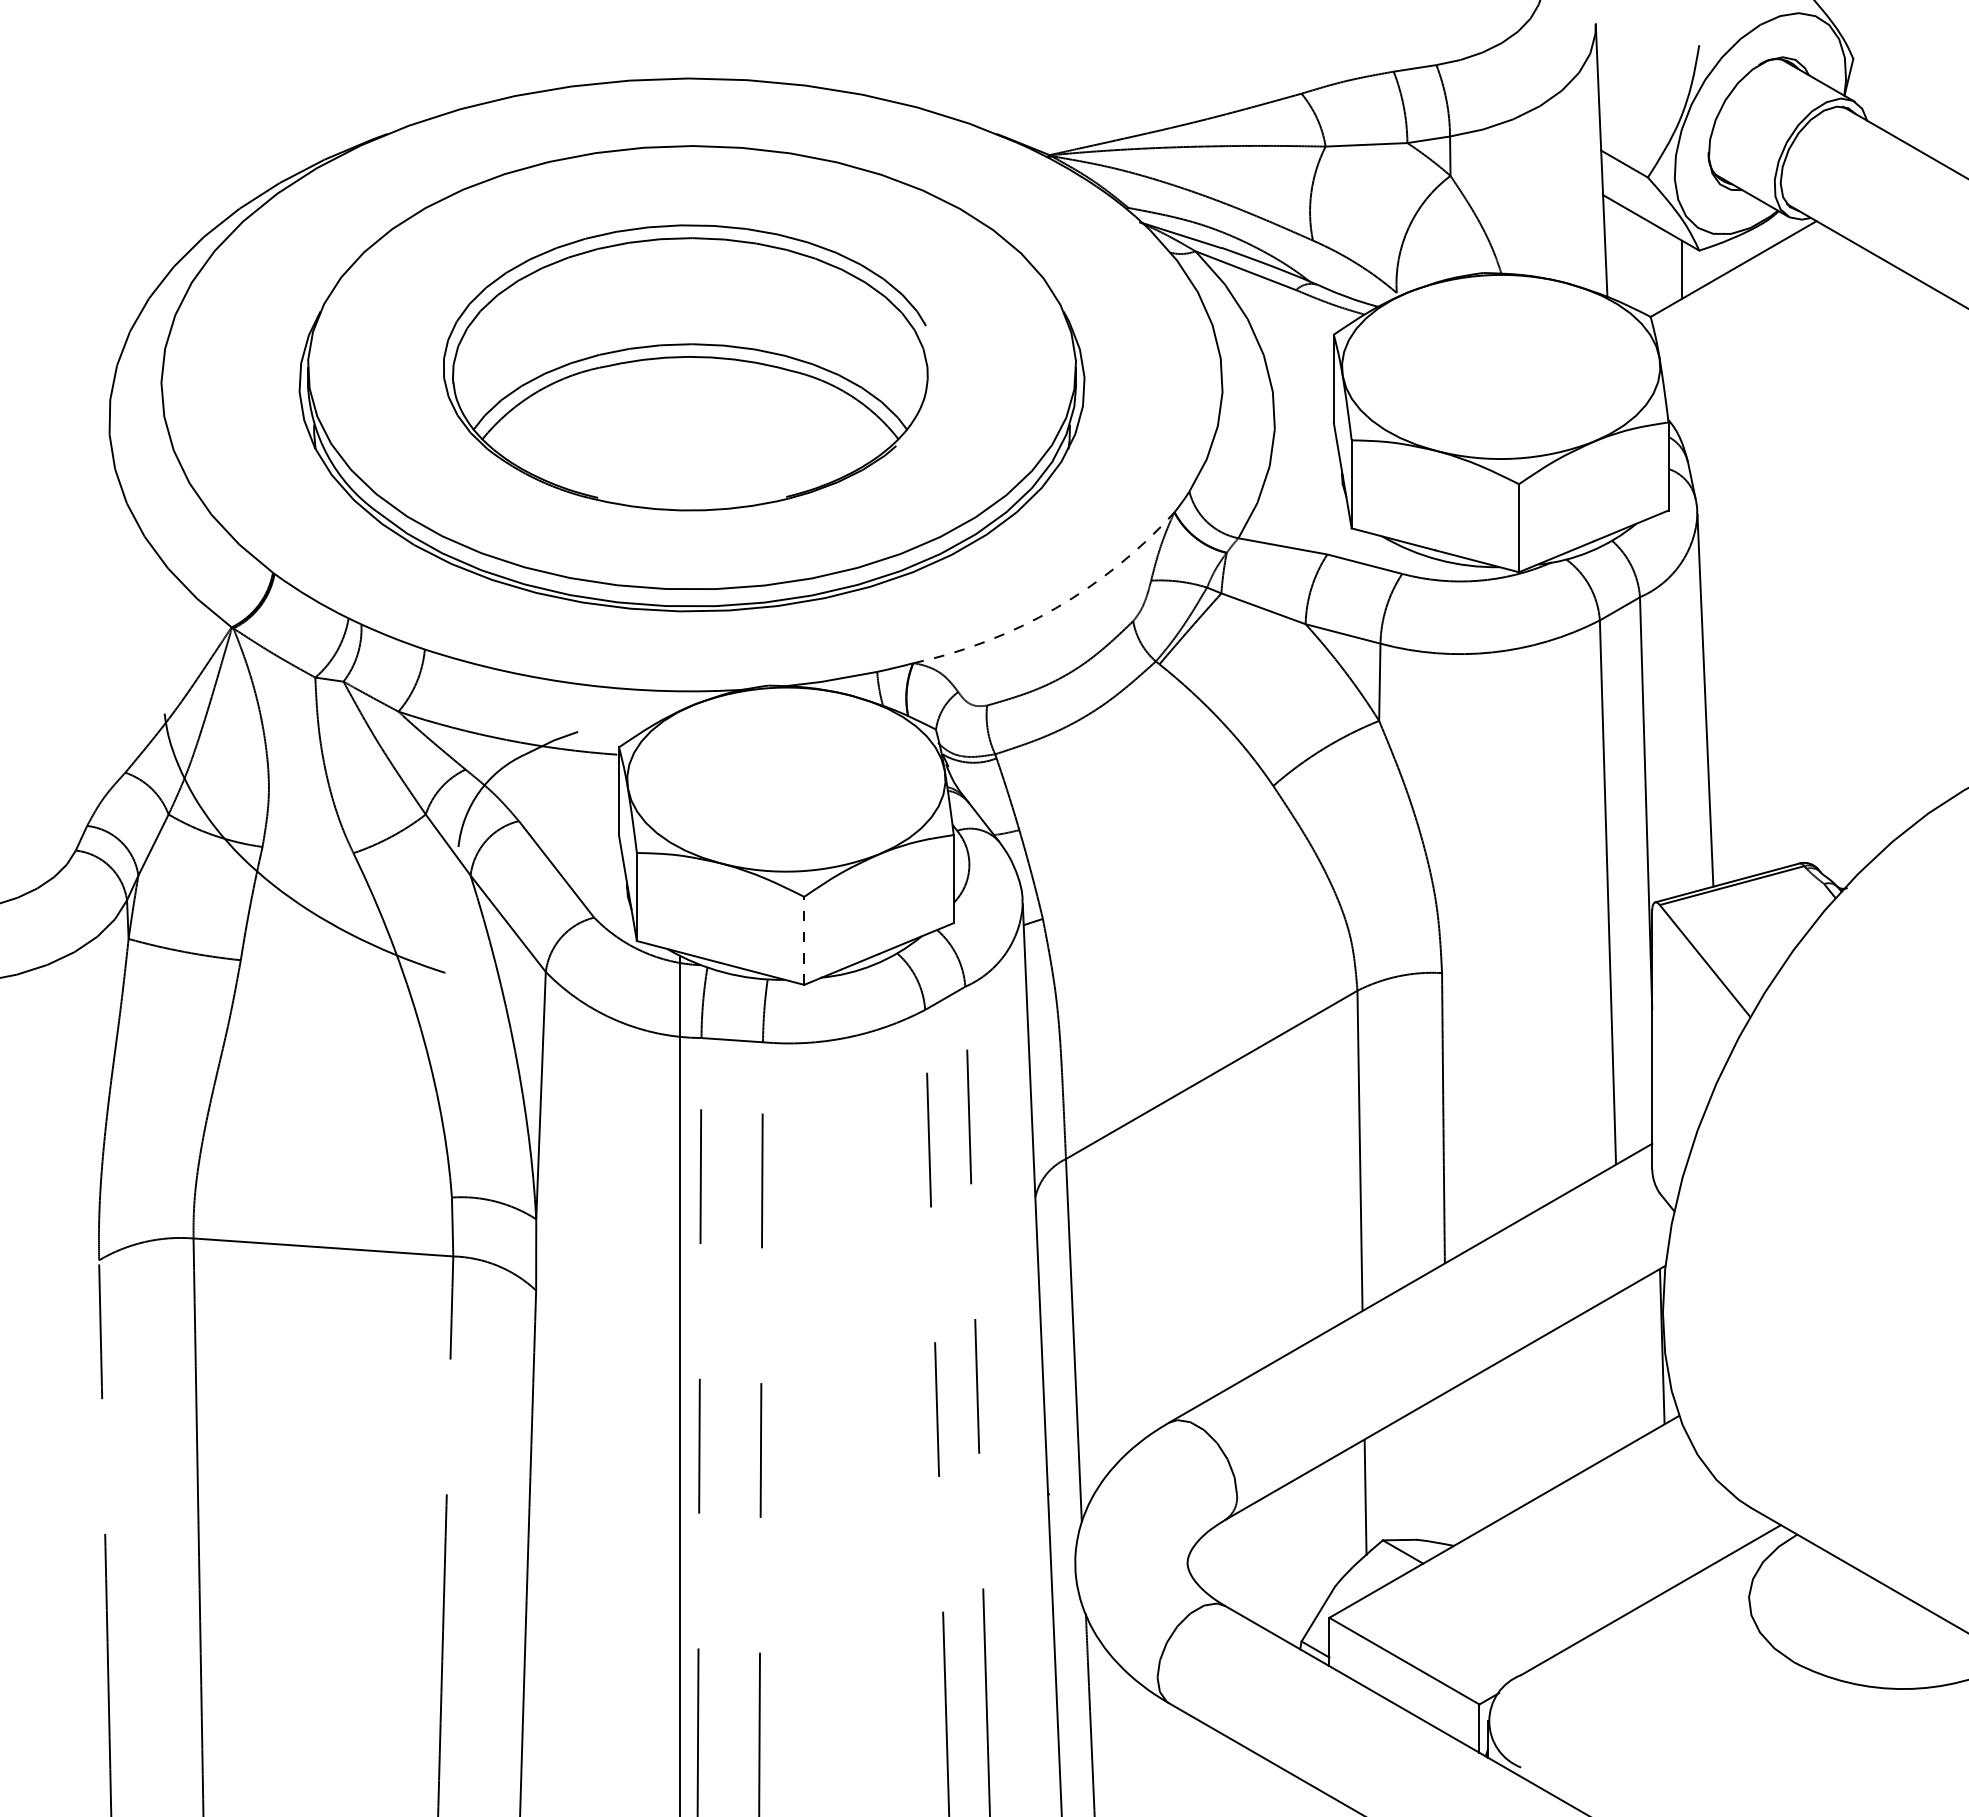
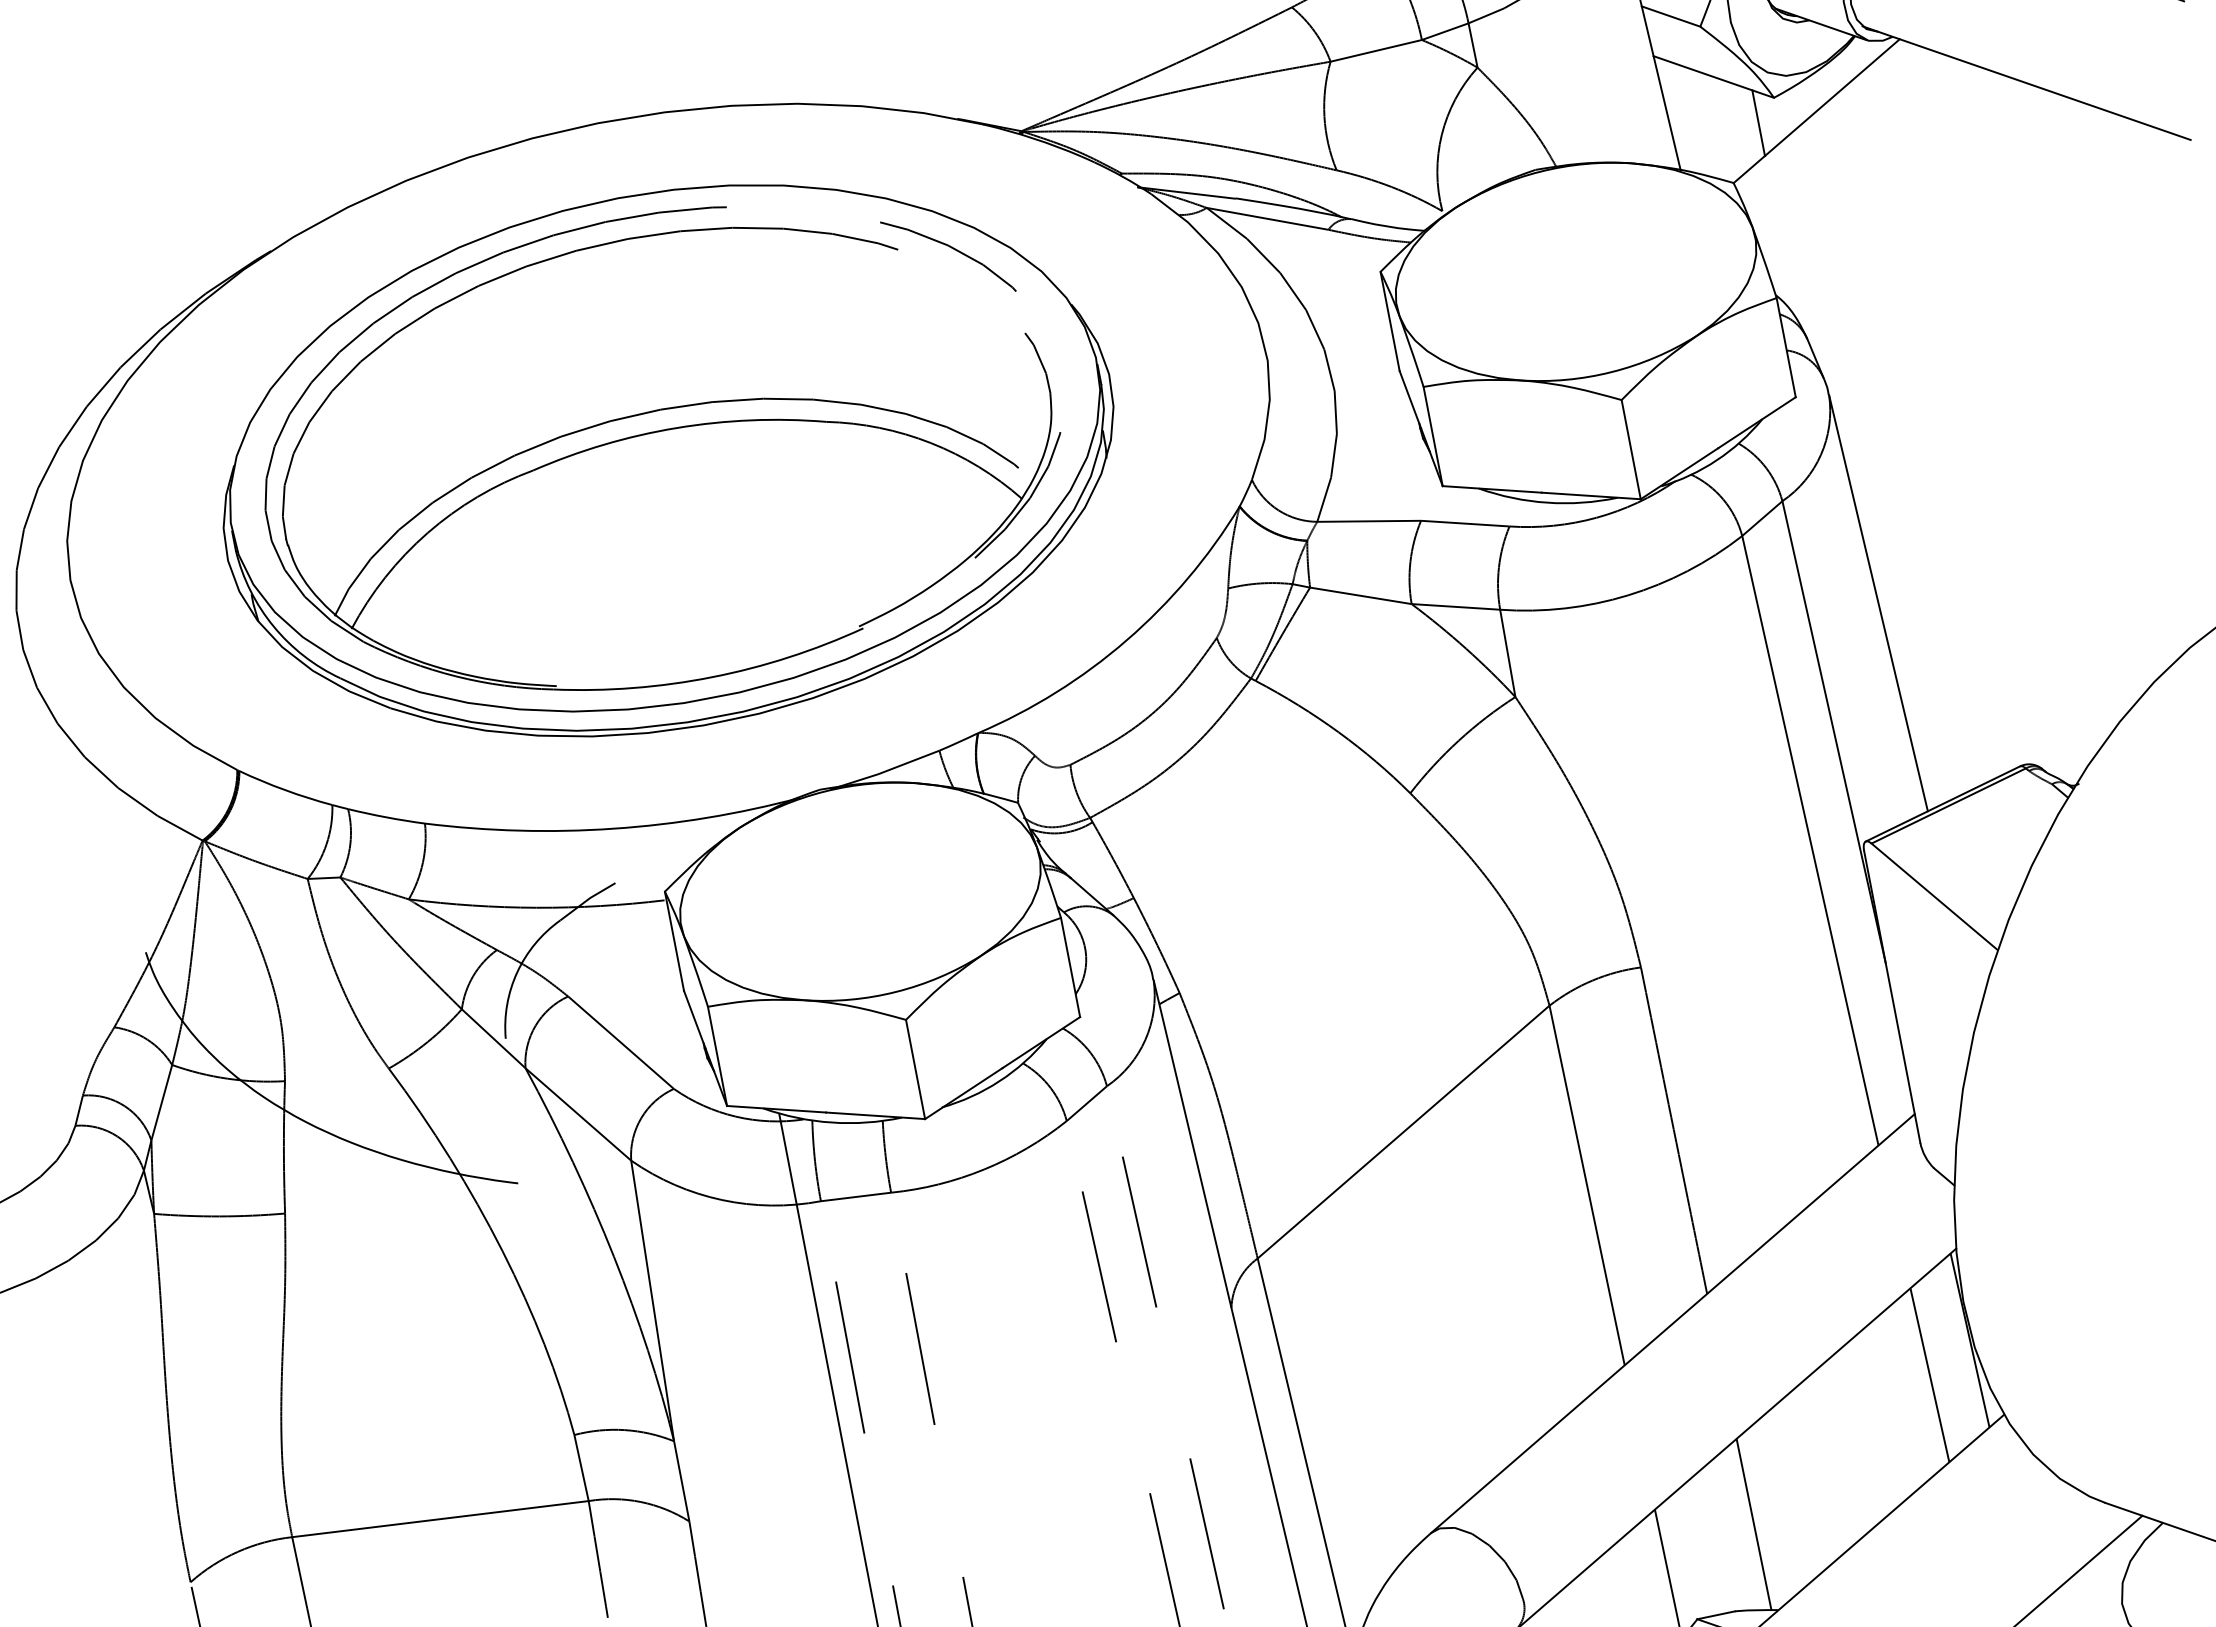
part: (686, 367) -> (658, 449), size x1.43
arc: (1055, 608) -> (1126, 640), dashed -> solid
line: (804, 940) -> (915, 1069), dashed -> solid
line: (1621, 1369) -> (1929, 1375), added
line: (1446, 1468) -> (1753, 1524), added

